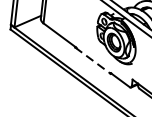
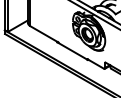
line: (92, 61) -> (72, 51), dashed -> solid

